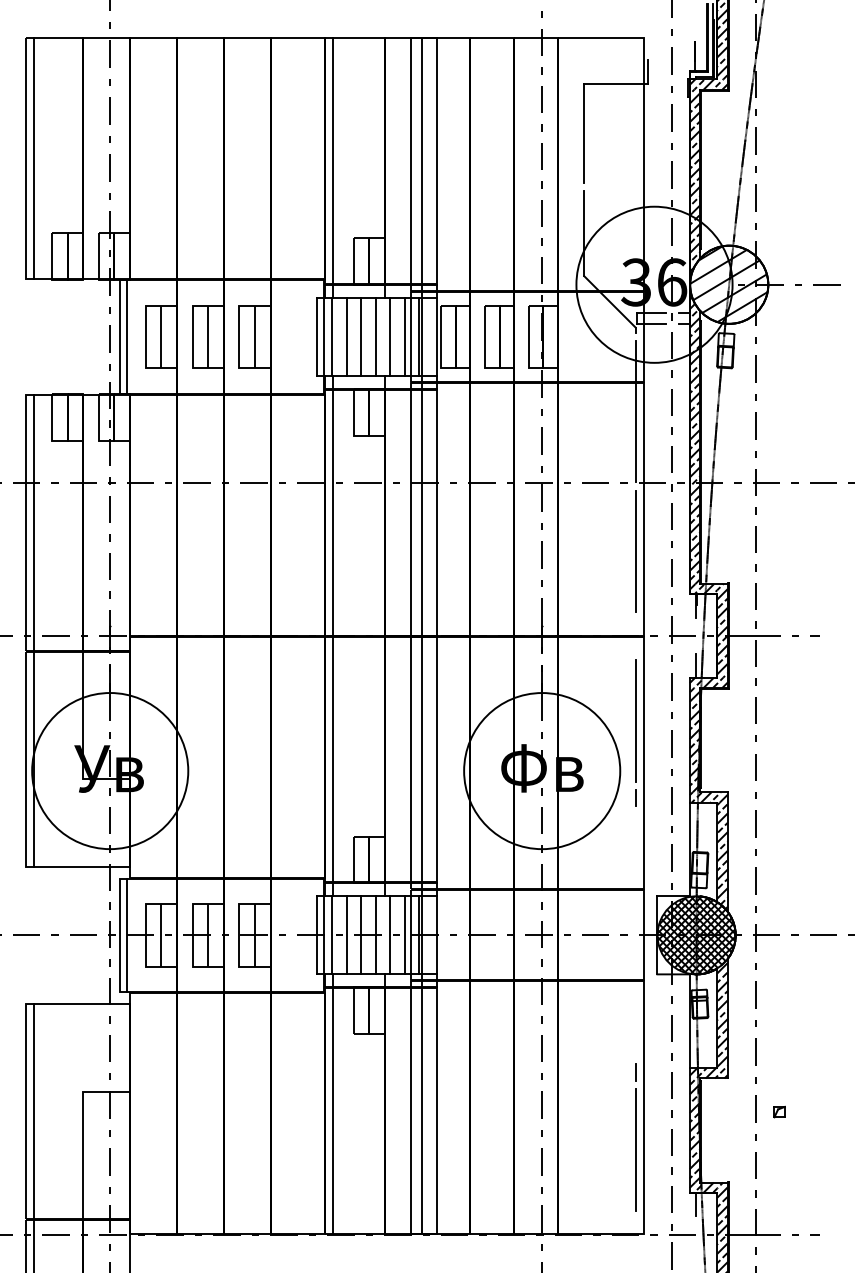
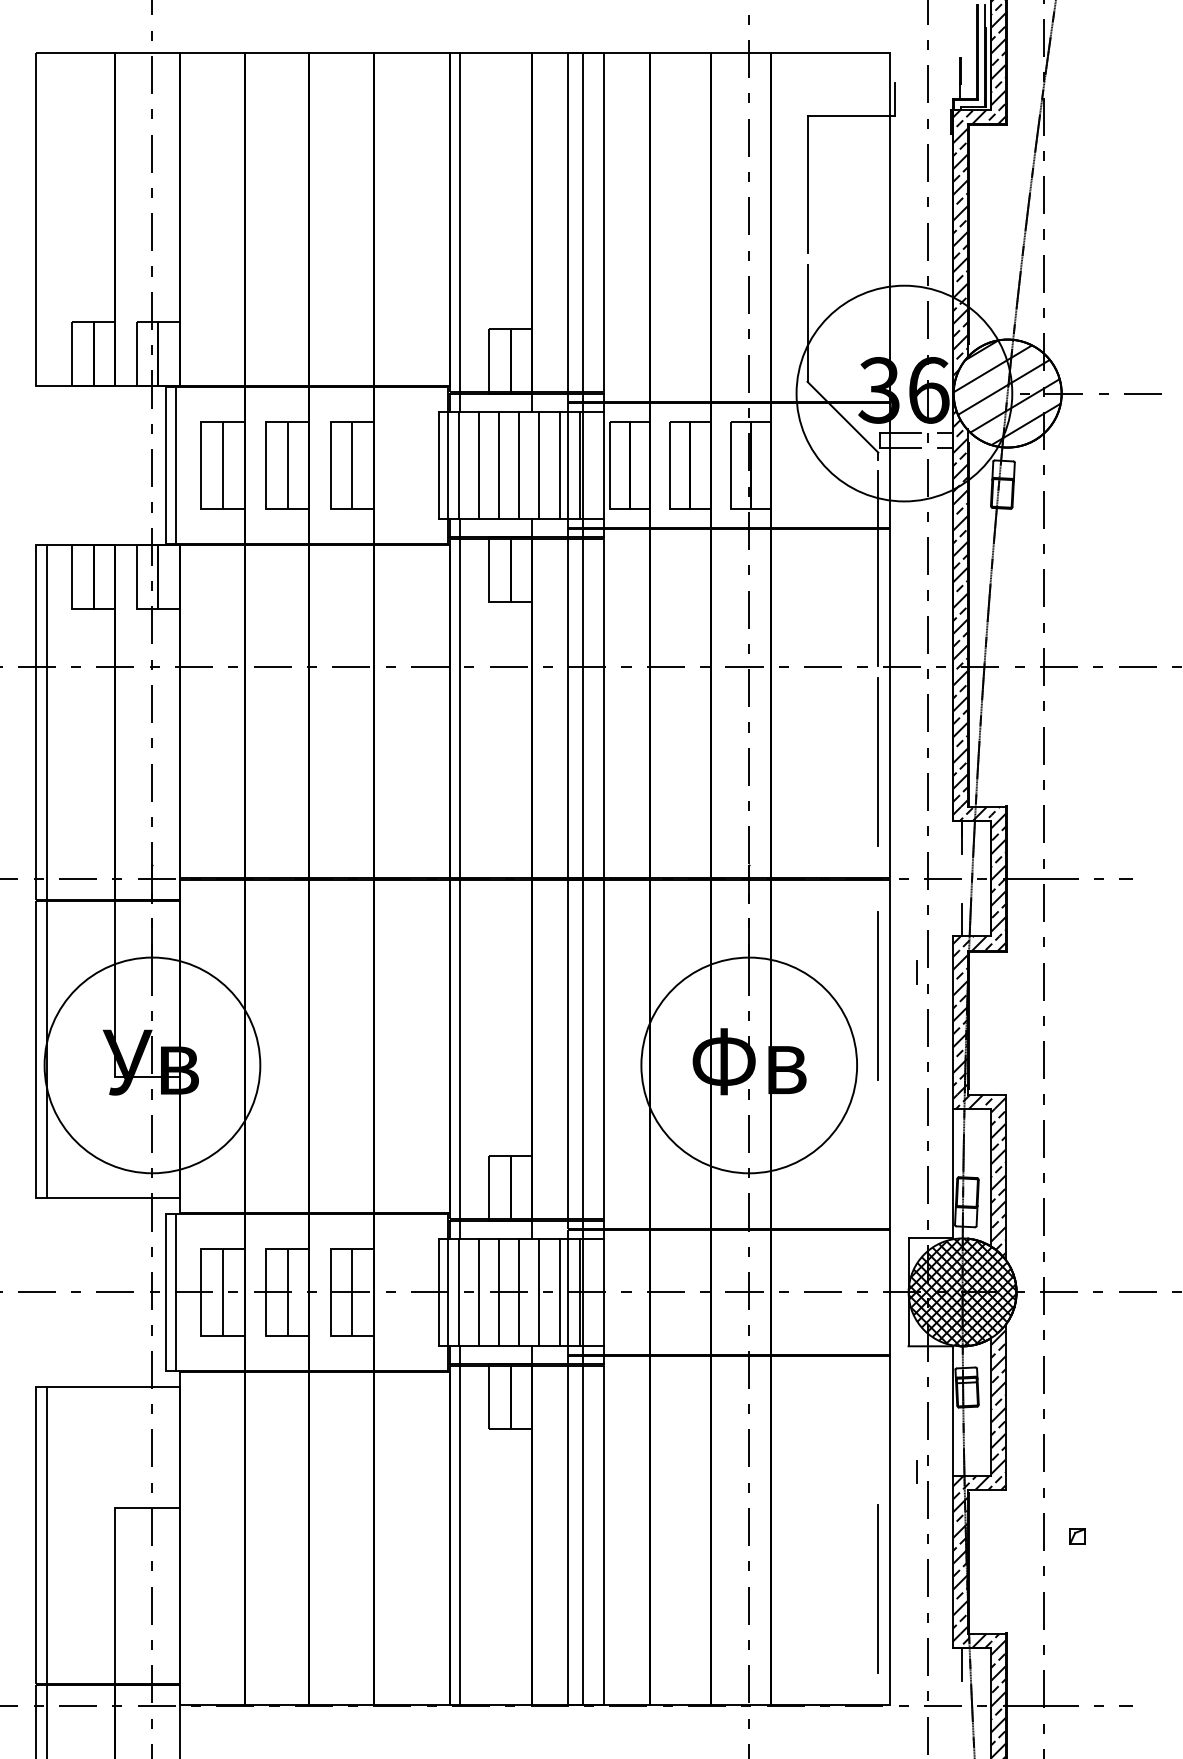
line: (33, 158) -> (46, 218), removed
line: (635, 797) -> (916, 972), moved
line: (635, 1072) -> (916, 1471), moved

